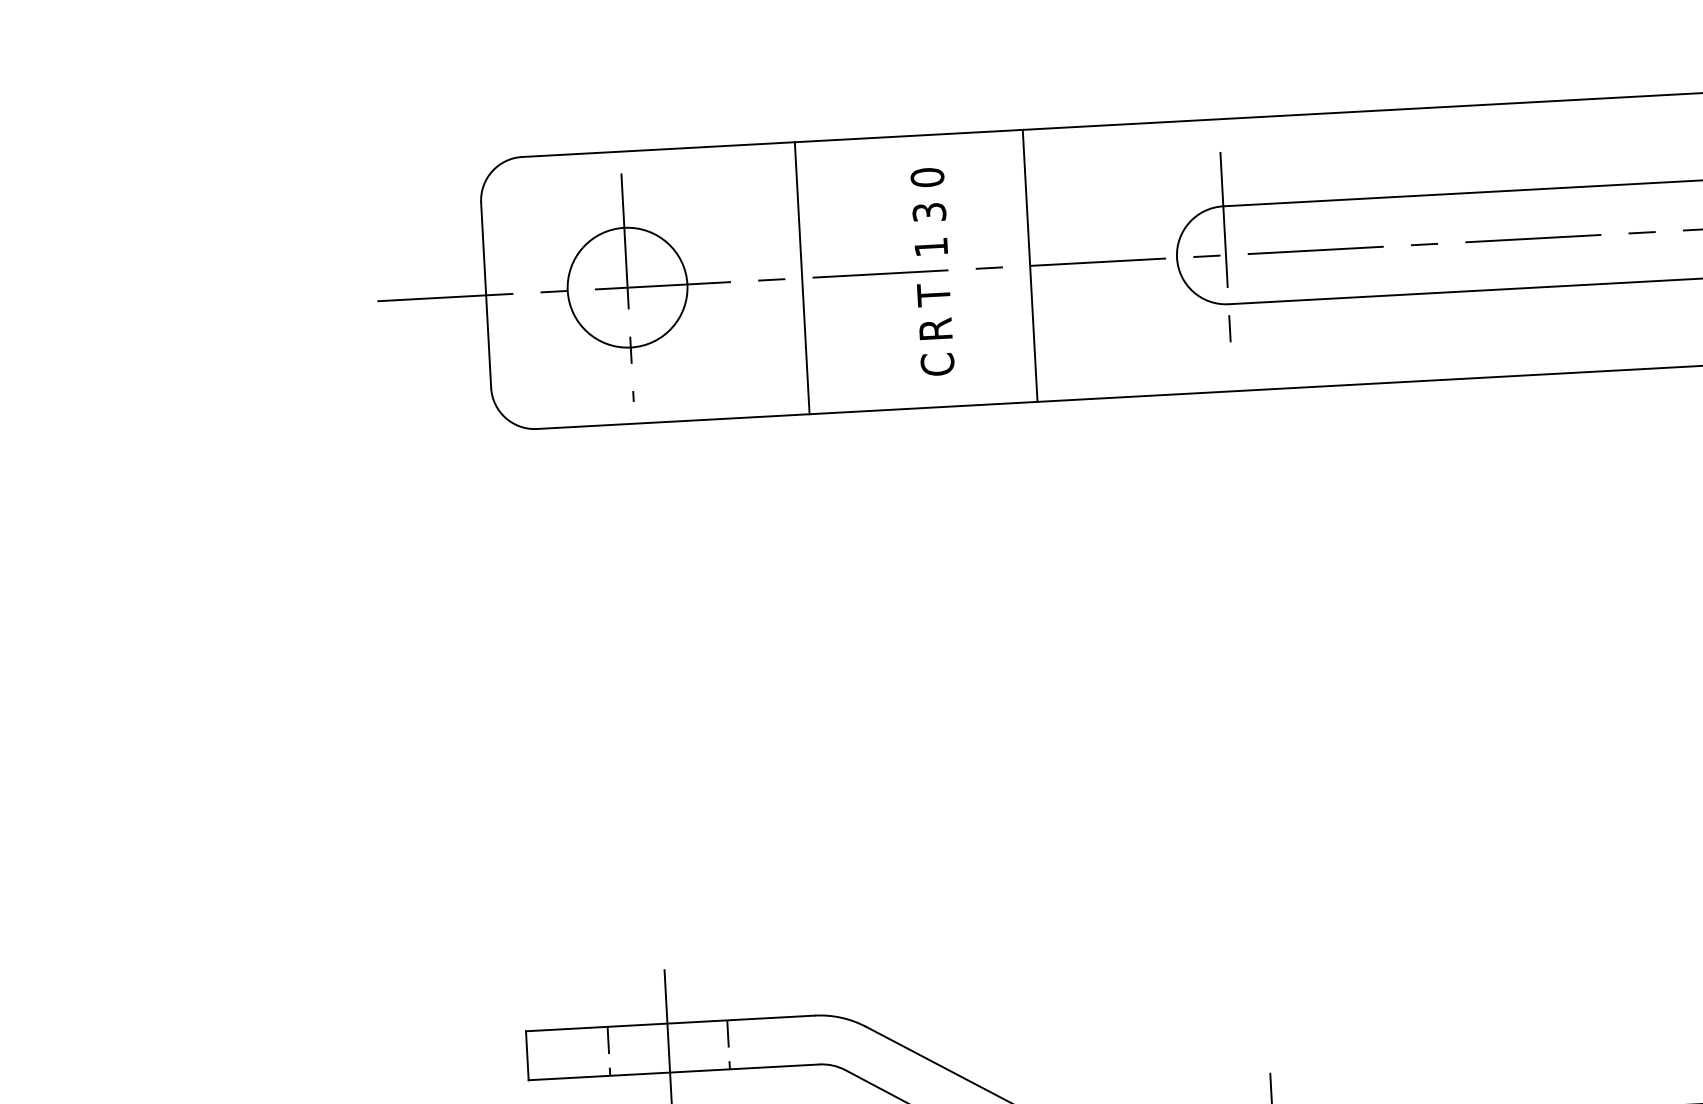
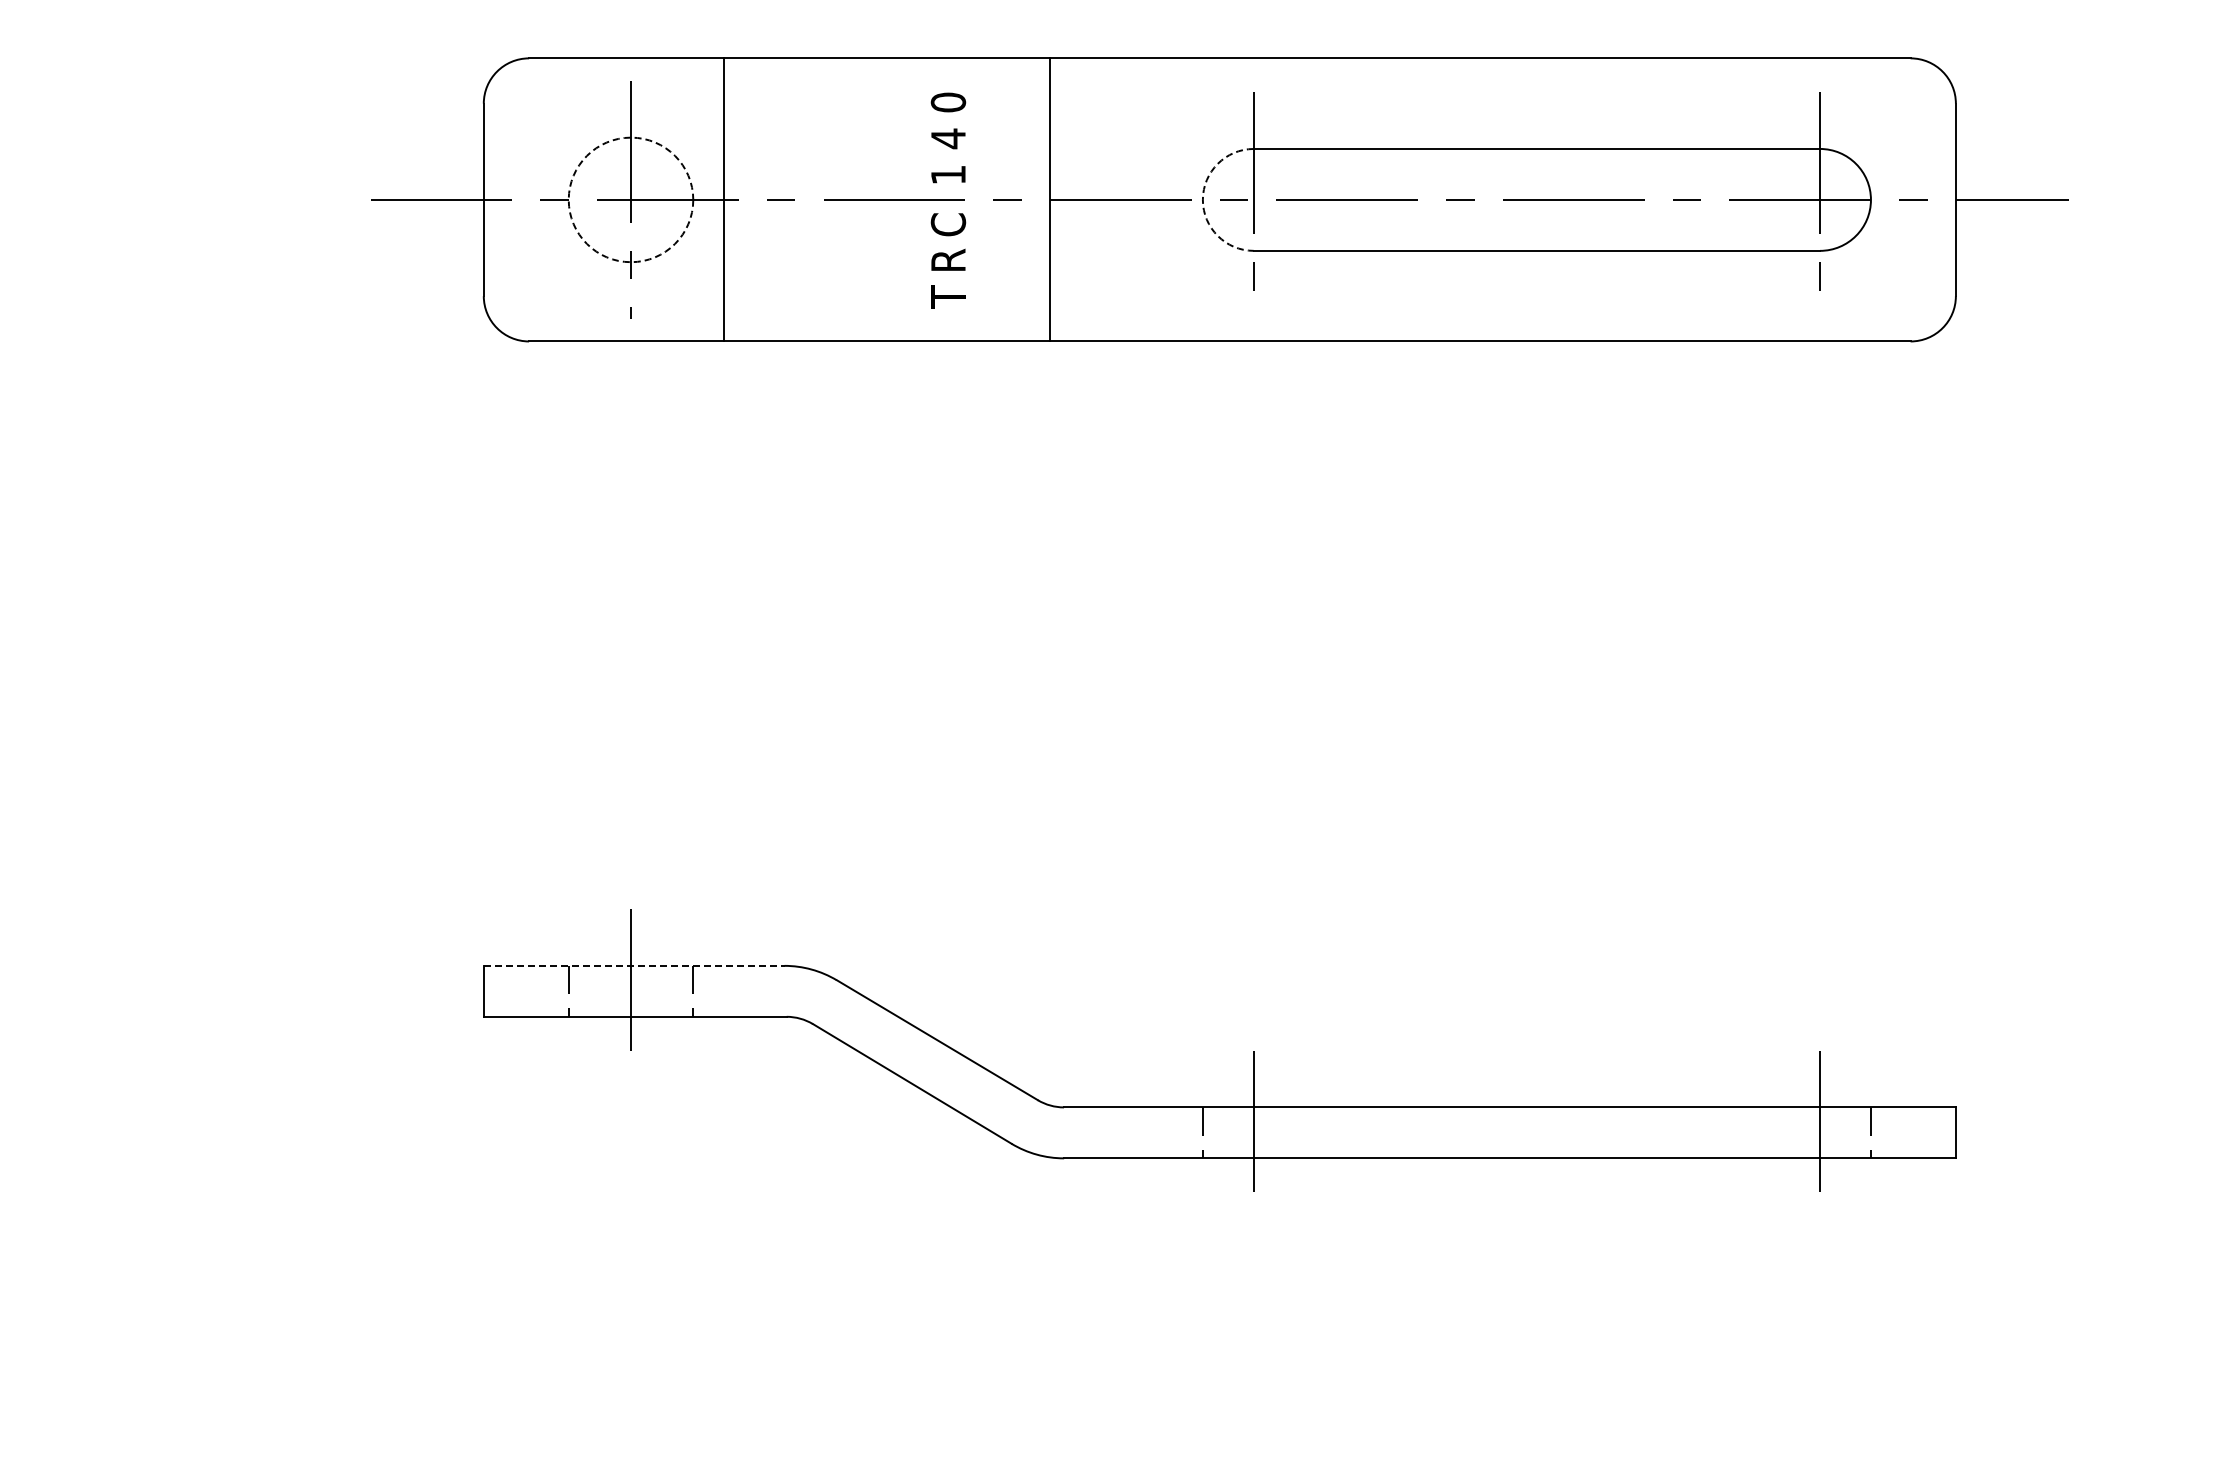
text: (929, 212) -> (948, 138), 3 -> 4
arc: (1176, 257) -> (1202, 199), solid -> dashed
line: (801, 277) -> (723, 199), moved
circle: (627, 287) -> (630, 199), solid -> dashed
text: (933, 294) -> (948, 224), T -> C
text: (937, 363) -> (948, 296), C -> T
line: (670, 1023) -> (634, 965), solid -> dashed

